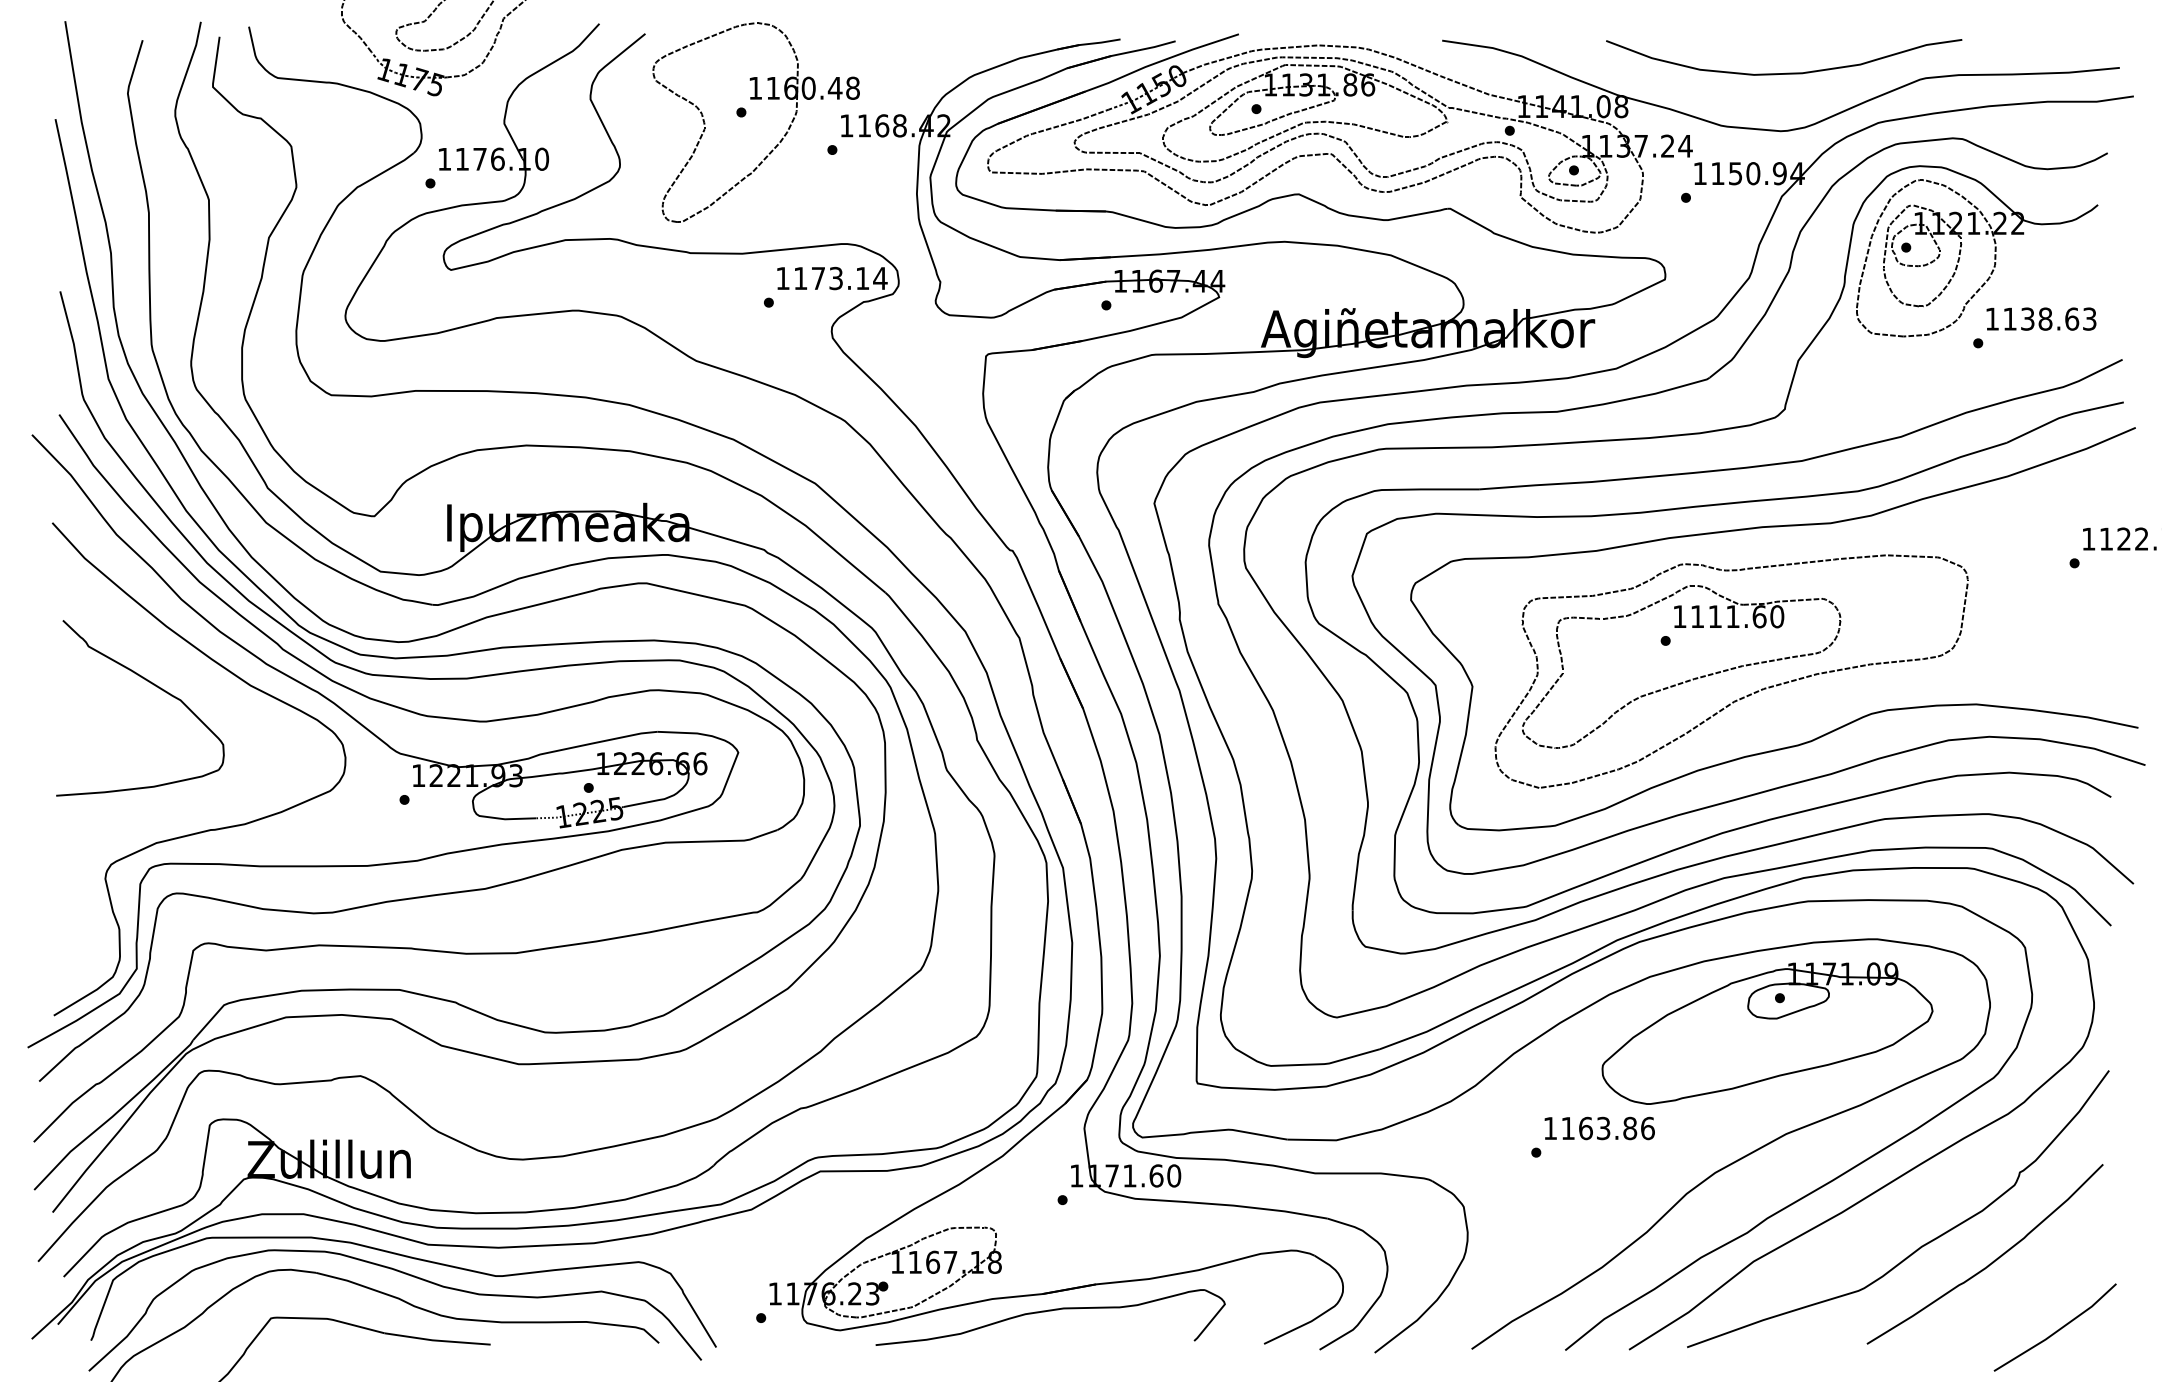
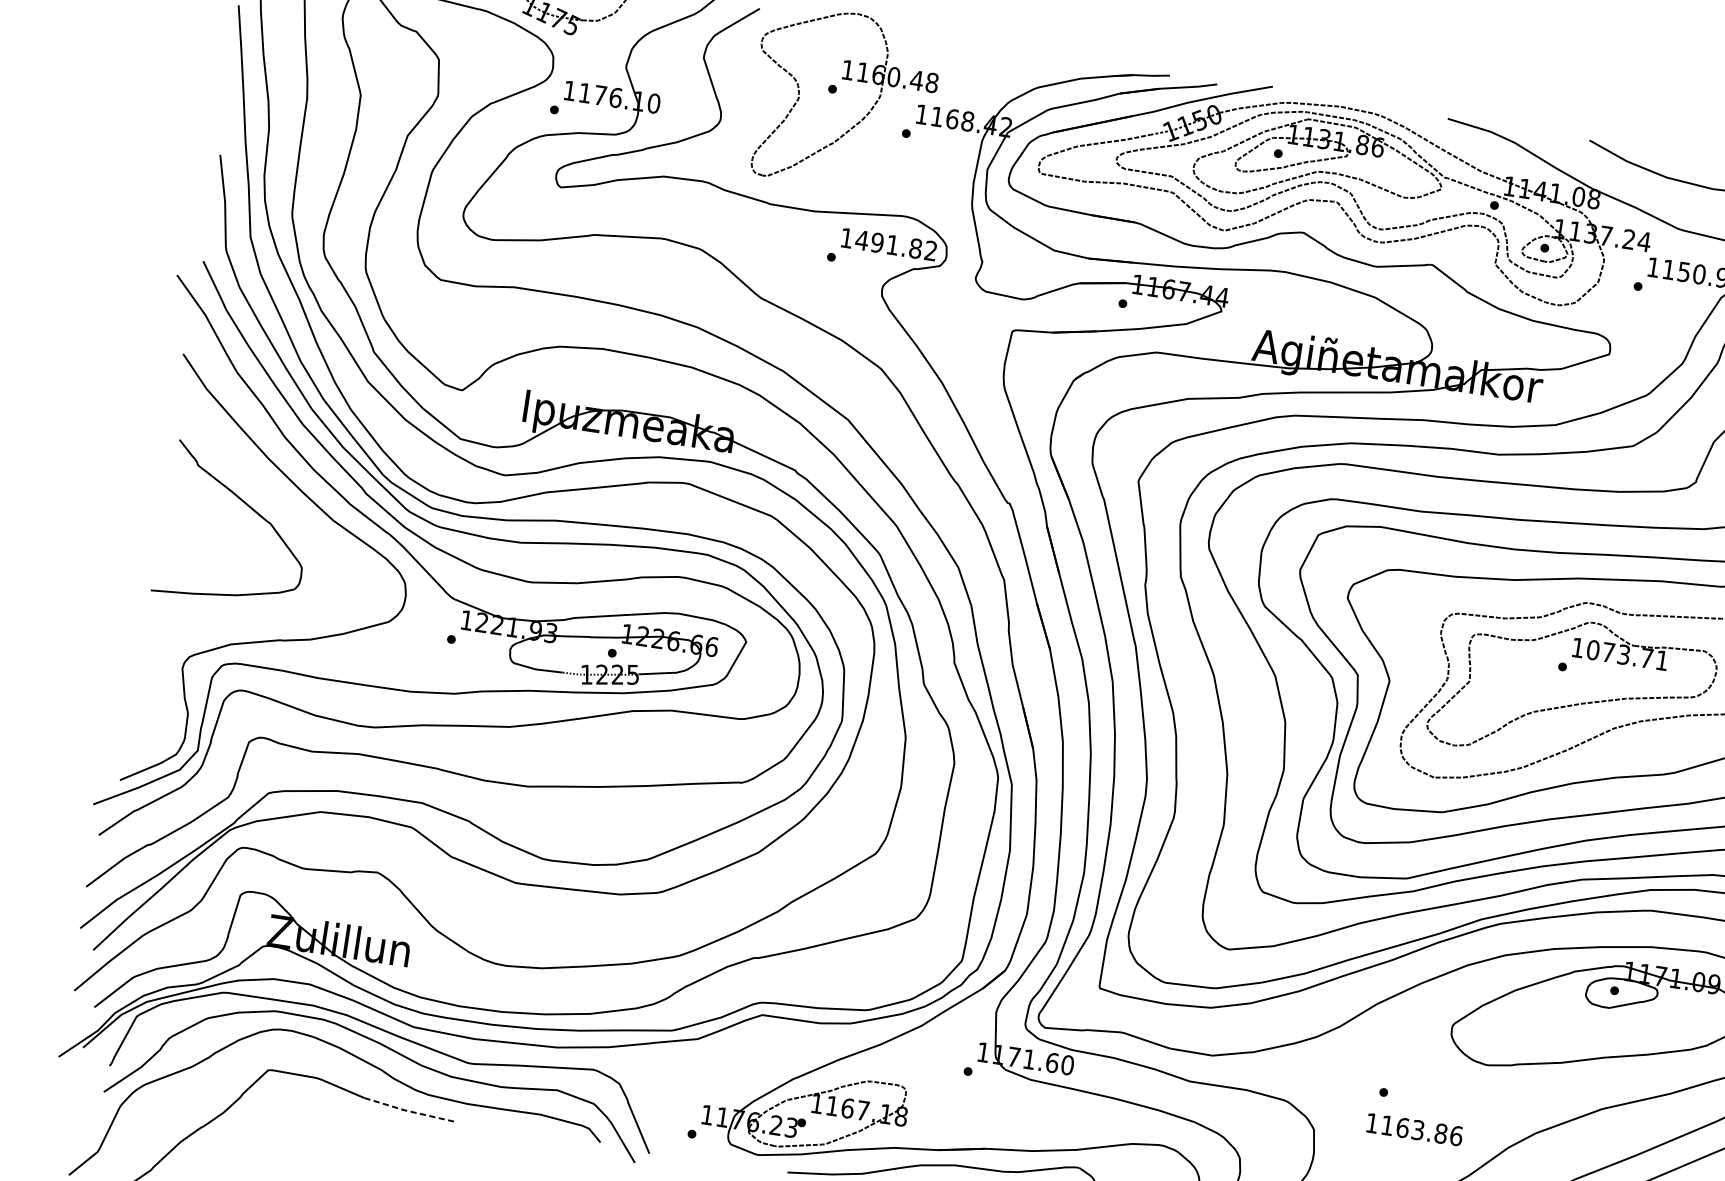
text: (840, 278) -> (896, 245), 1173.14 -> 1491.82
text: (1737, 616) -> (1627, 655), 1111.60 -> 1073.71
text: (1599, 1128) -> (1414, 1129), moved
line: (437, 1340) -> (409, 1111), solid -> dashed

